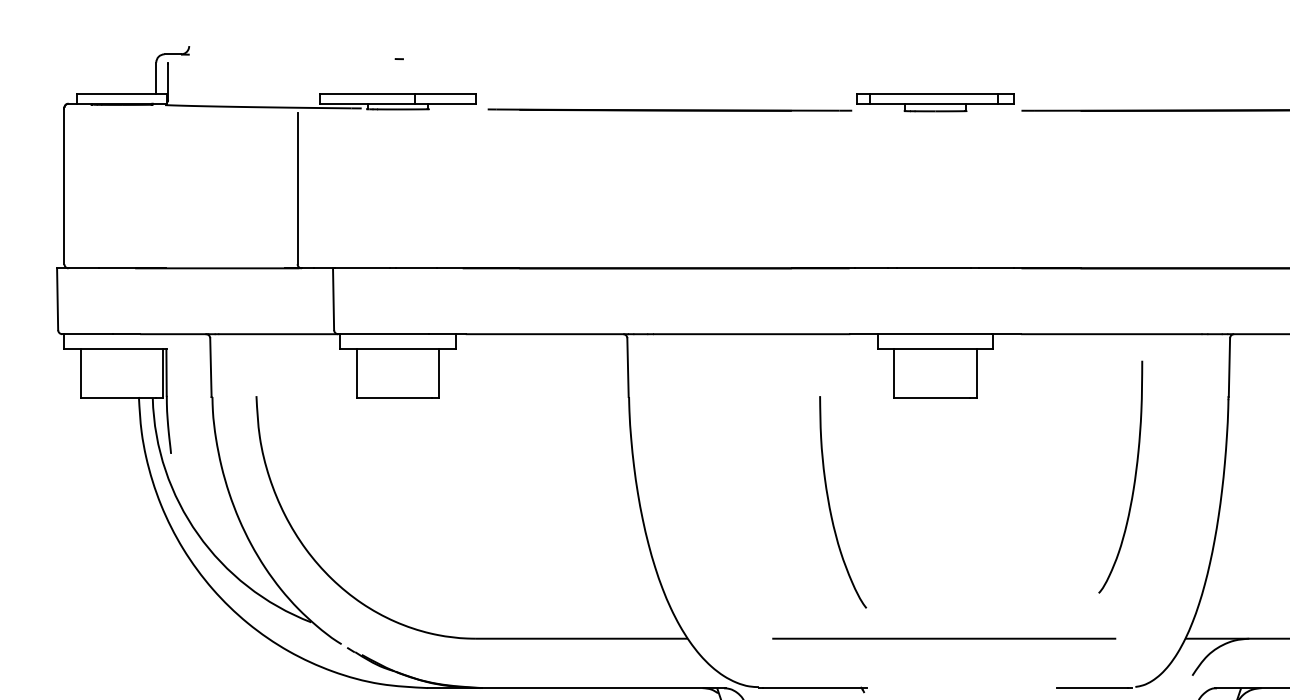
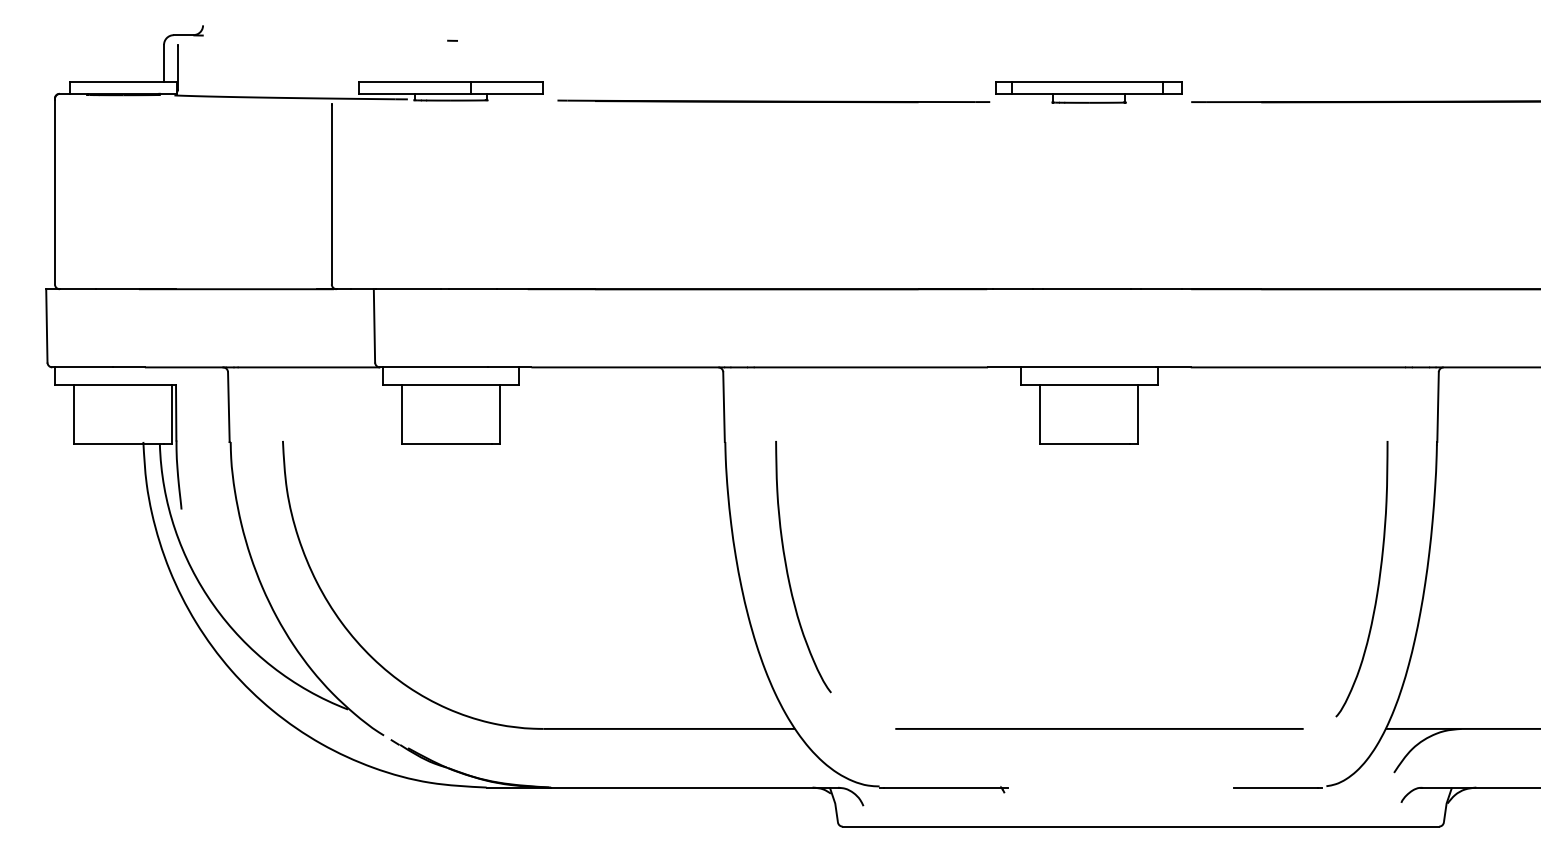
curve: (1133, 481) -> (1377, 584), moved
curve: (830, 506) -> (788, 572), moved

